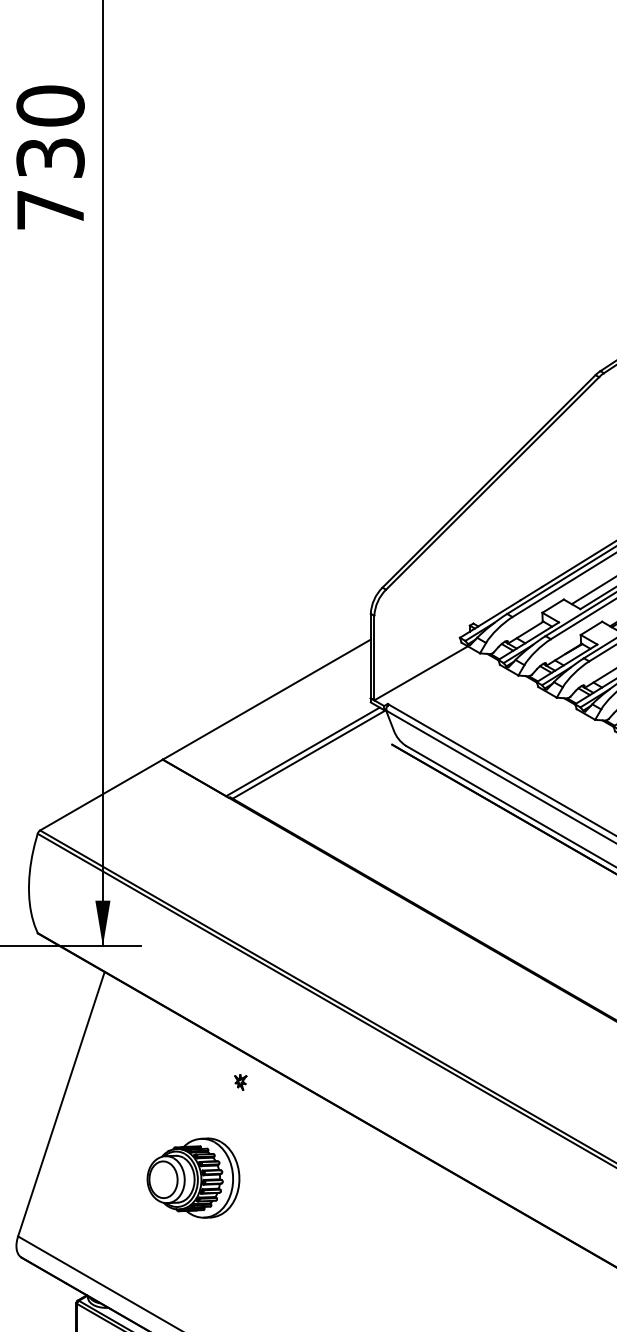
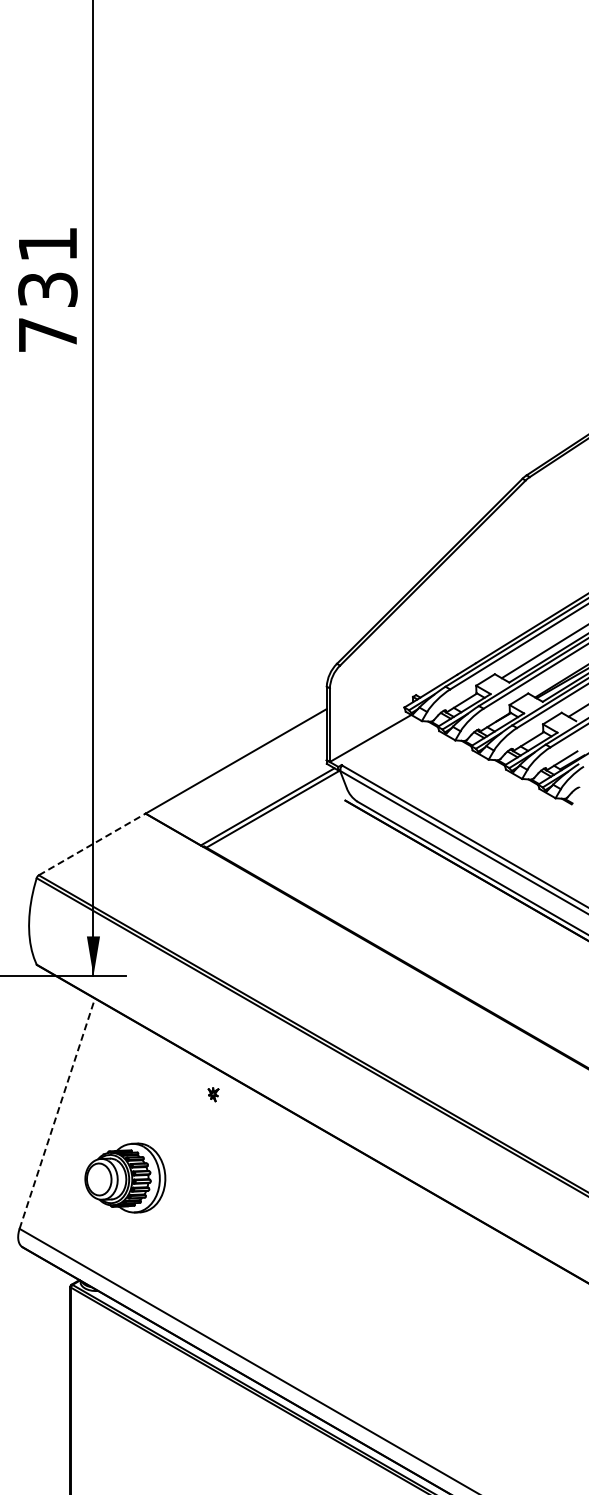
text: (50, 106) -> (47, 244), 730 -> 731
line: (101, 795) -> (92, 844), solid -> dashed
line: (61, 1103) -> (57, 1113), solid -> dashed
part: (193, 1177) -> (125, 1177), moved

